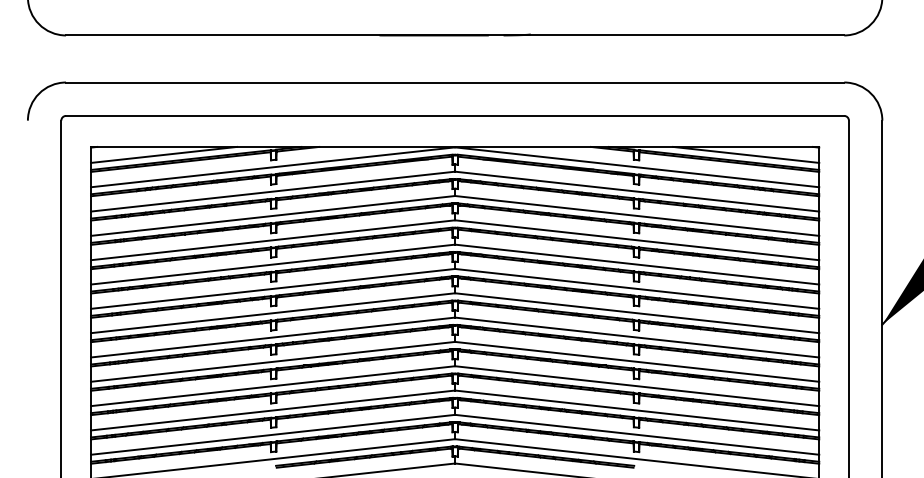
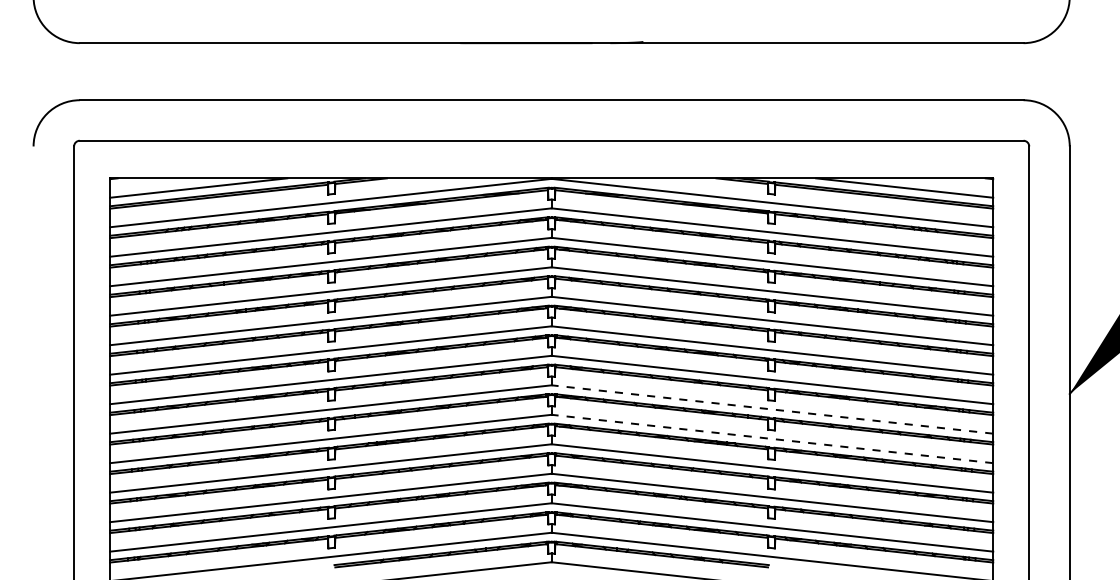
line: (636, 337) -> (771, 409), solid -> dashed
line: (636, 361) -> (771, 438), solid -> dashed

